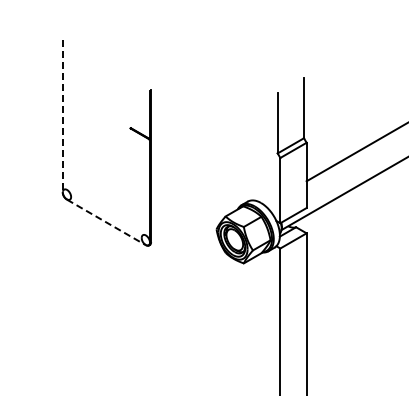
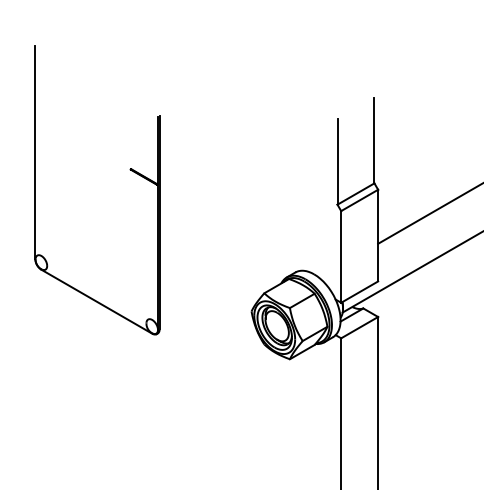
line: (62, 116) -> (35, 152), dashed -> solid
line: (106, 222) -> (96, 301), dashed -> solid

